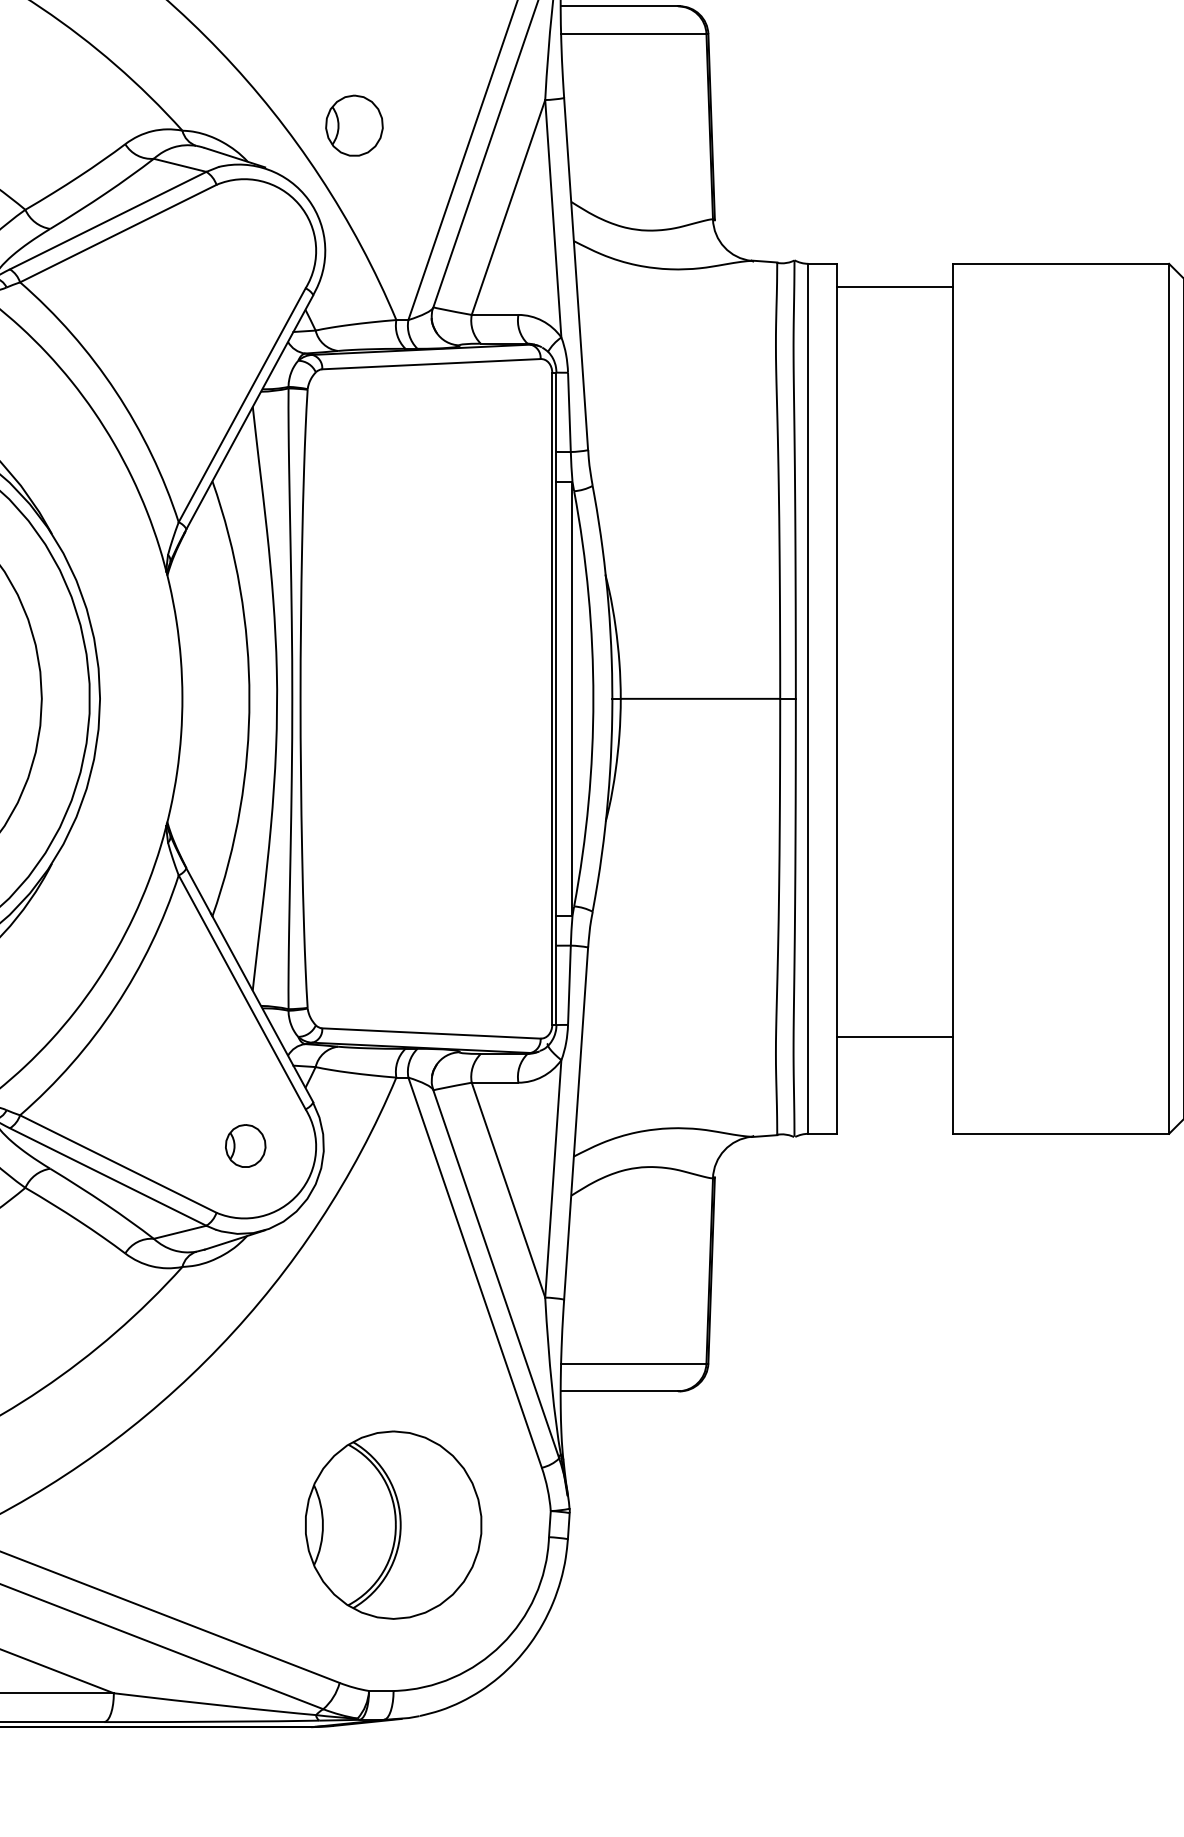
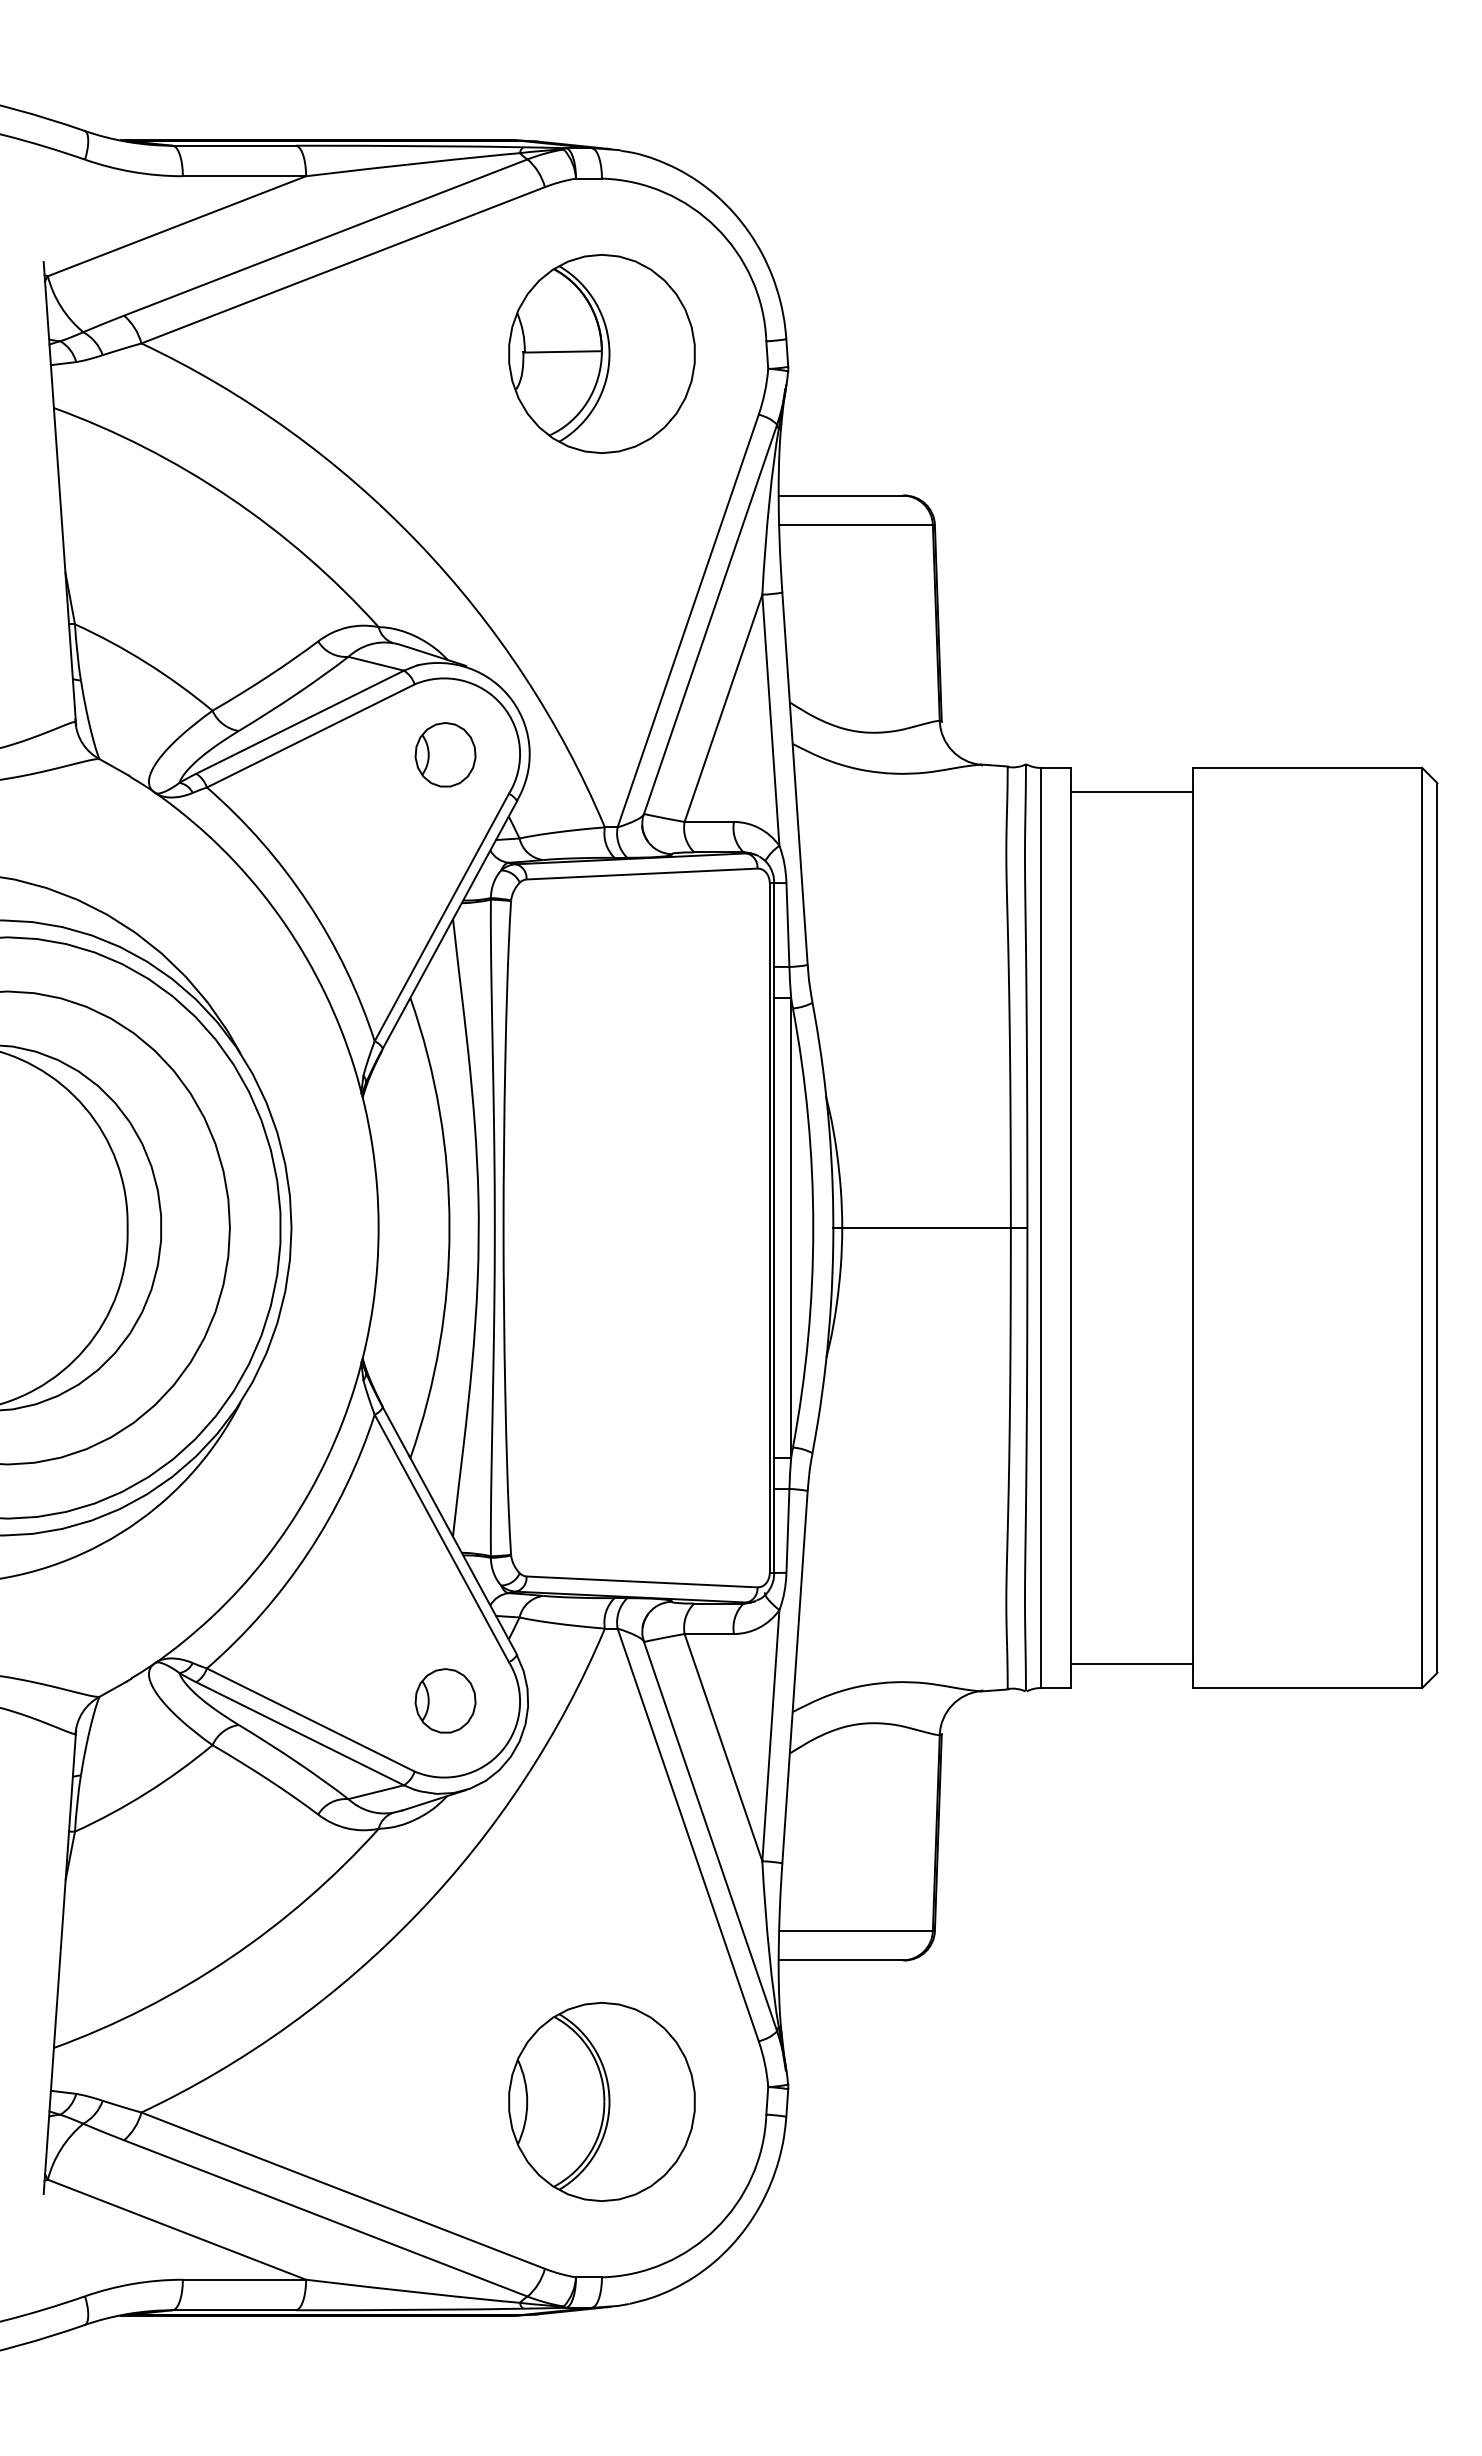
part: (354, 125) -> (445, 754), moved
line: (895, 1036) -> (1132, 1663), moved
part: (245, 1145) -> (445, 1700), size x1.43

